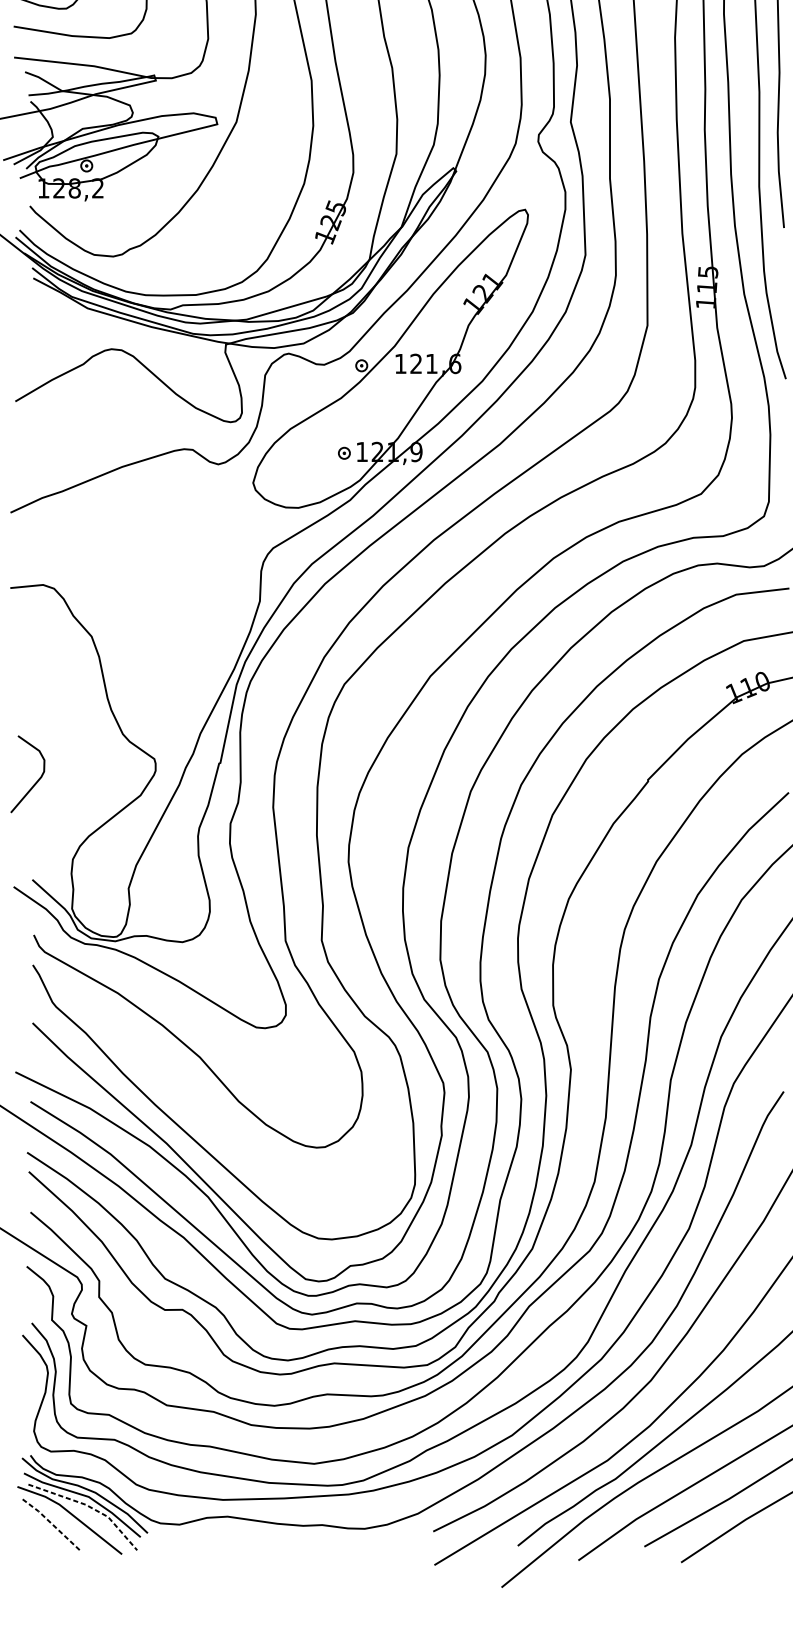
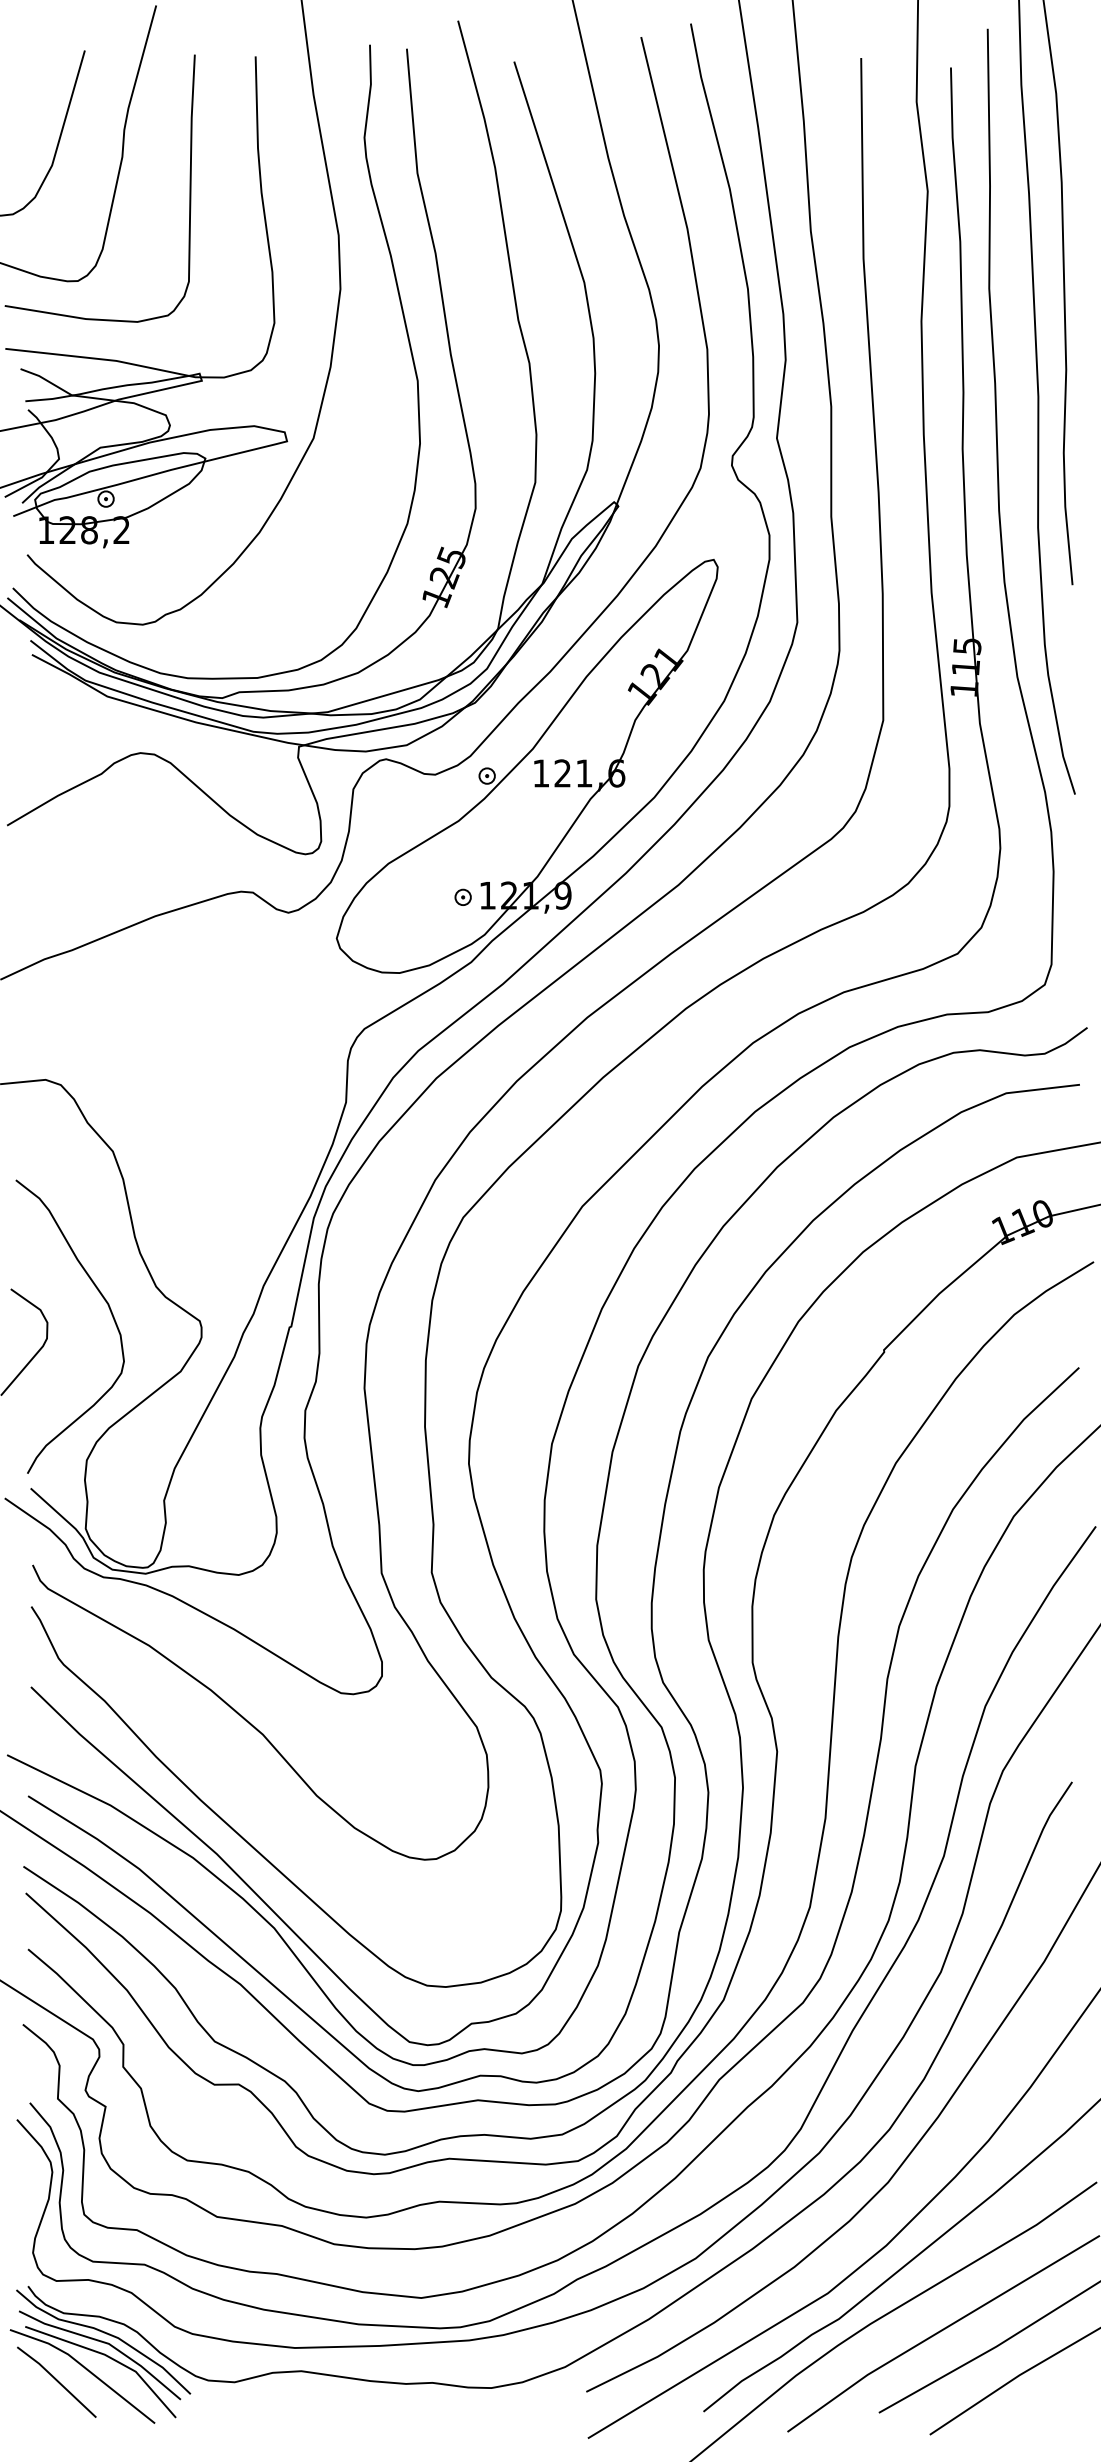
curve: (89, 751) -> (109, 1310), added
line: (89, 1507) -> (110, 2358), dashed -> solid
line: (51, 1523) -> (57, 2380), dashed -> solid

